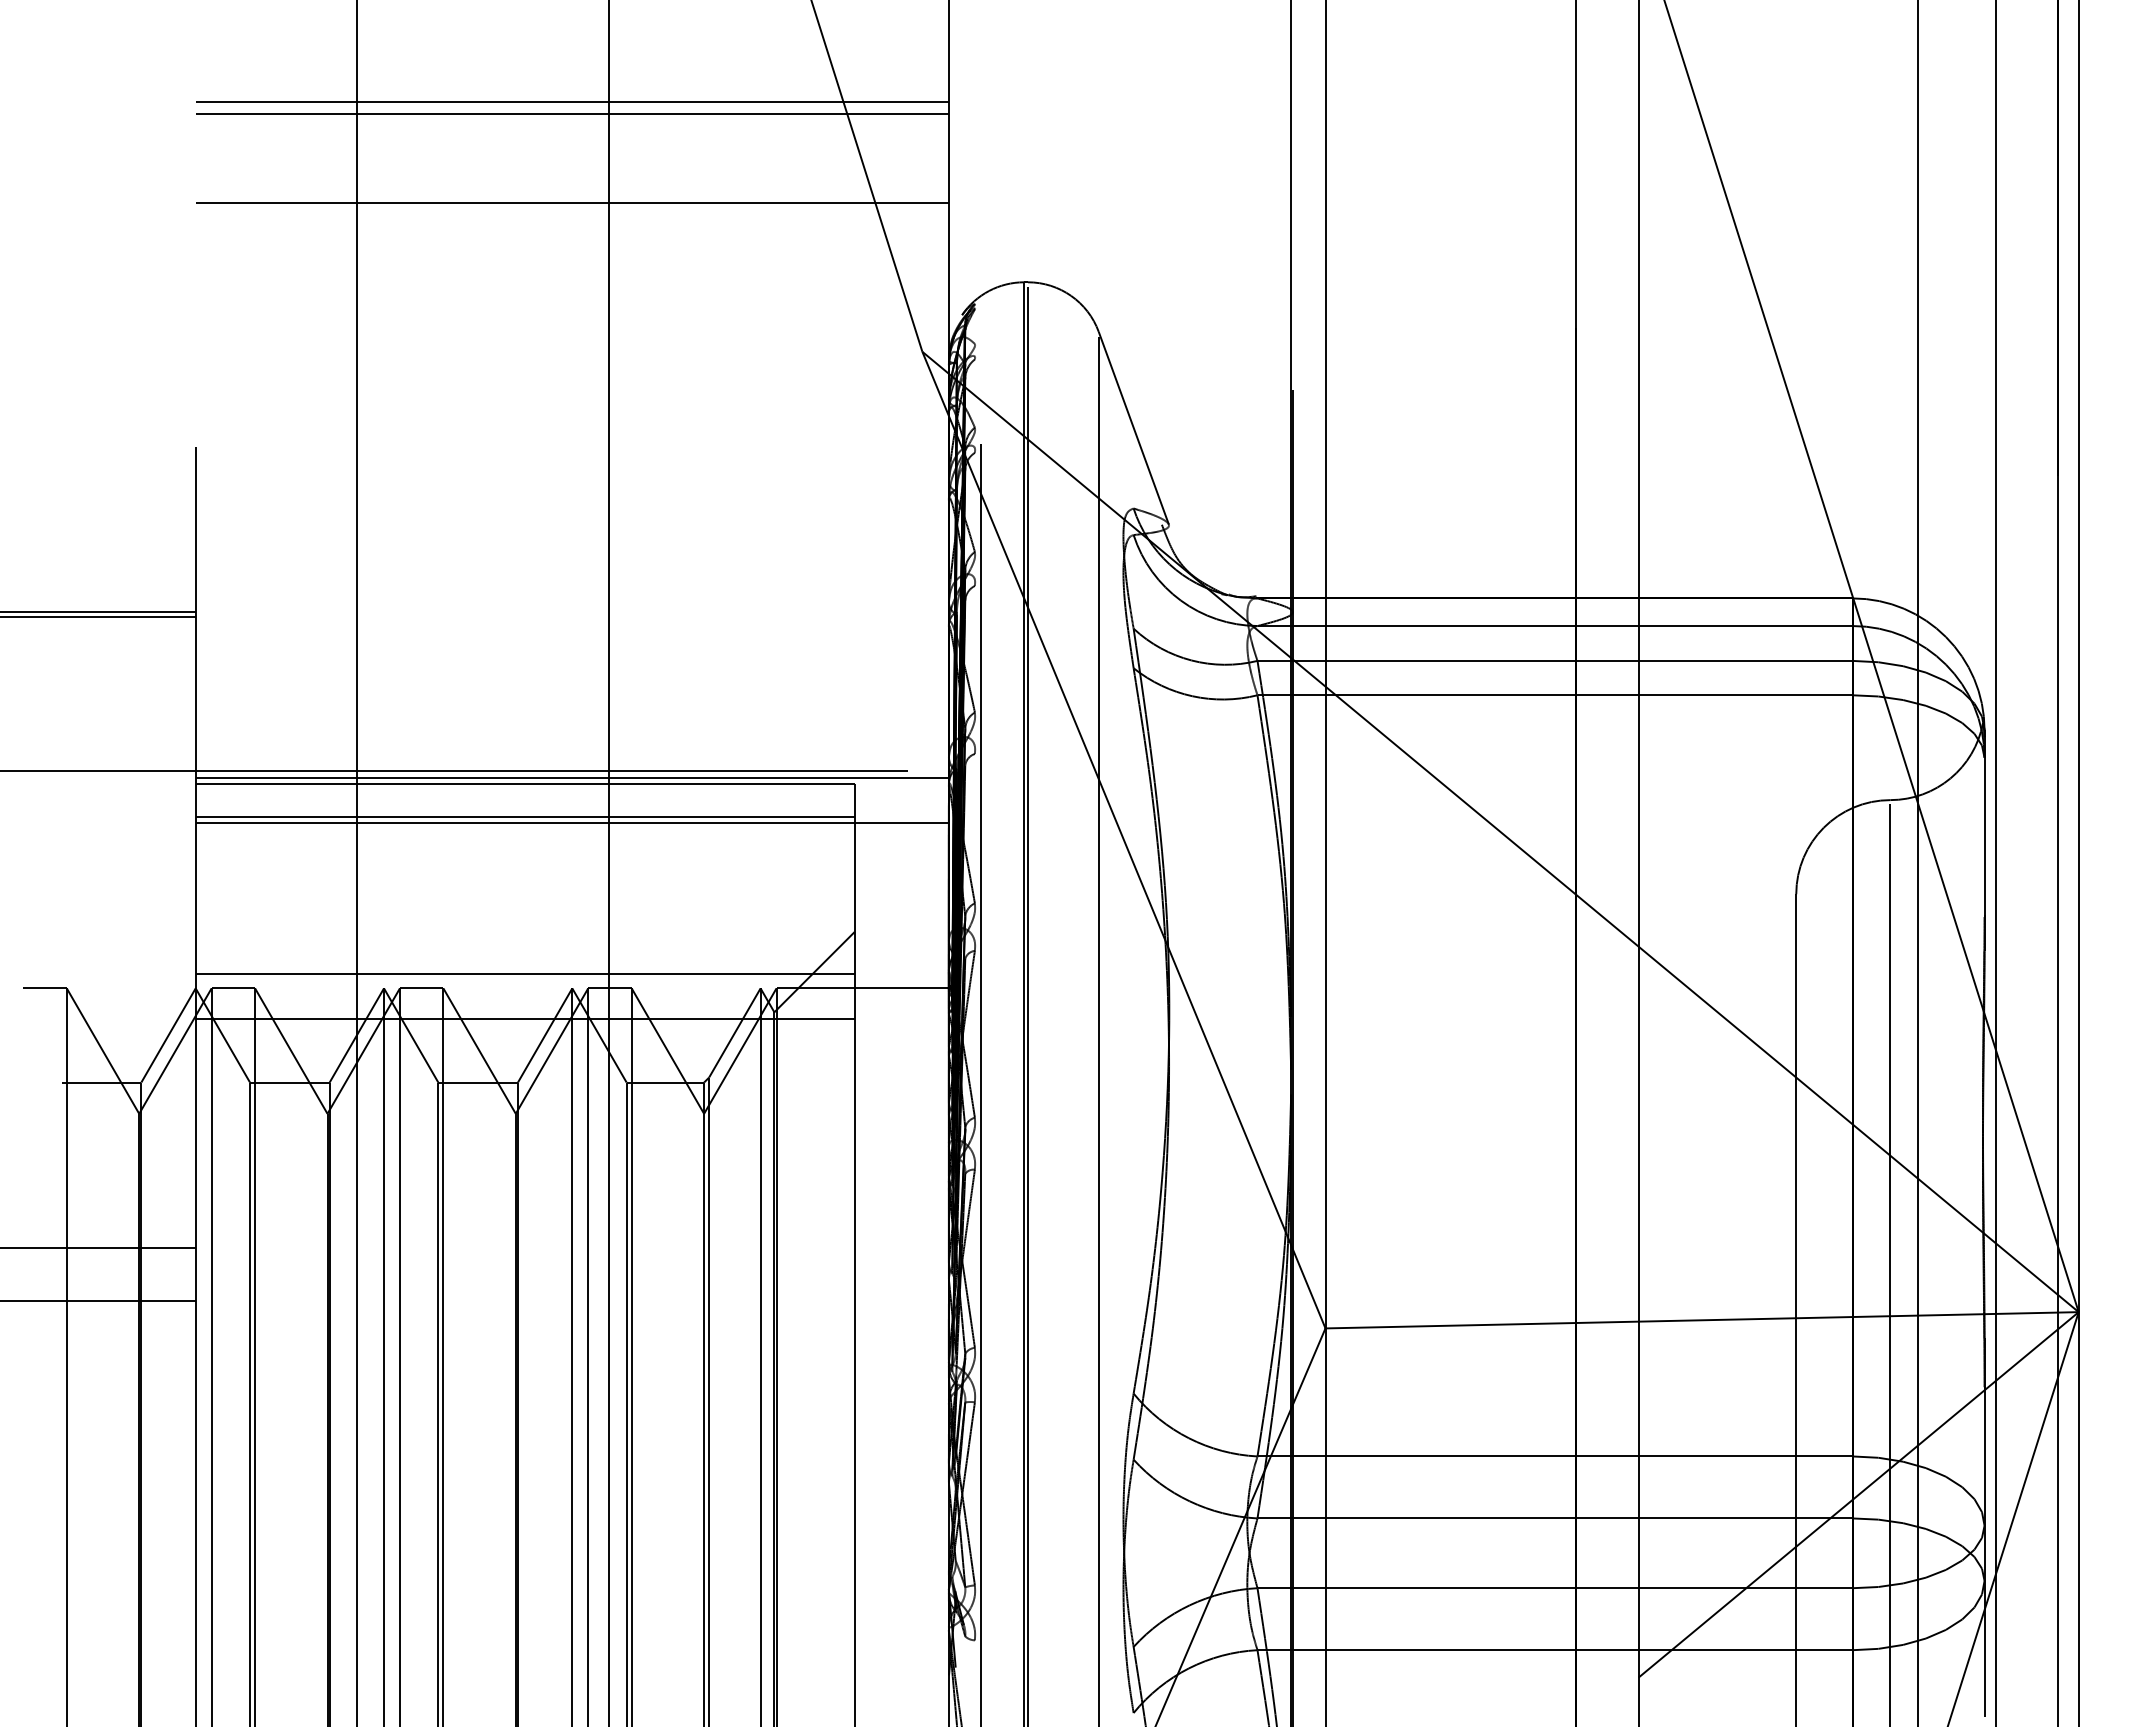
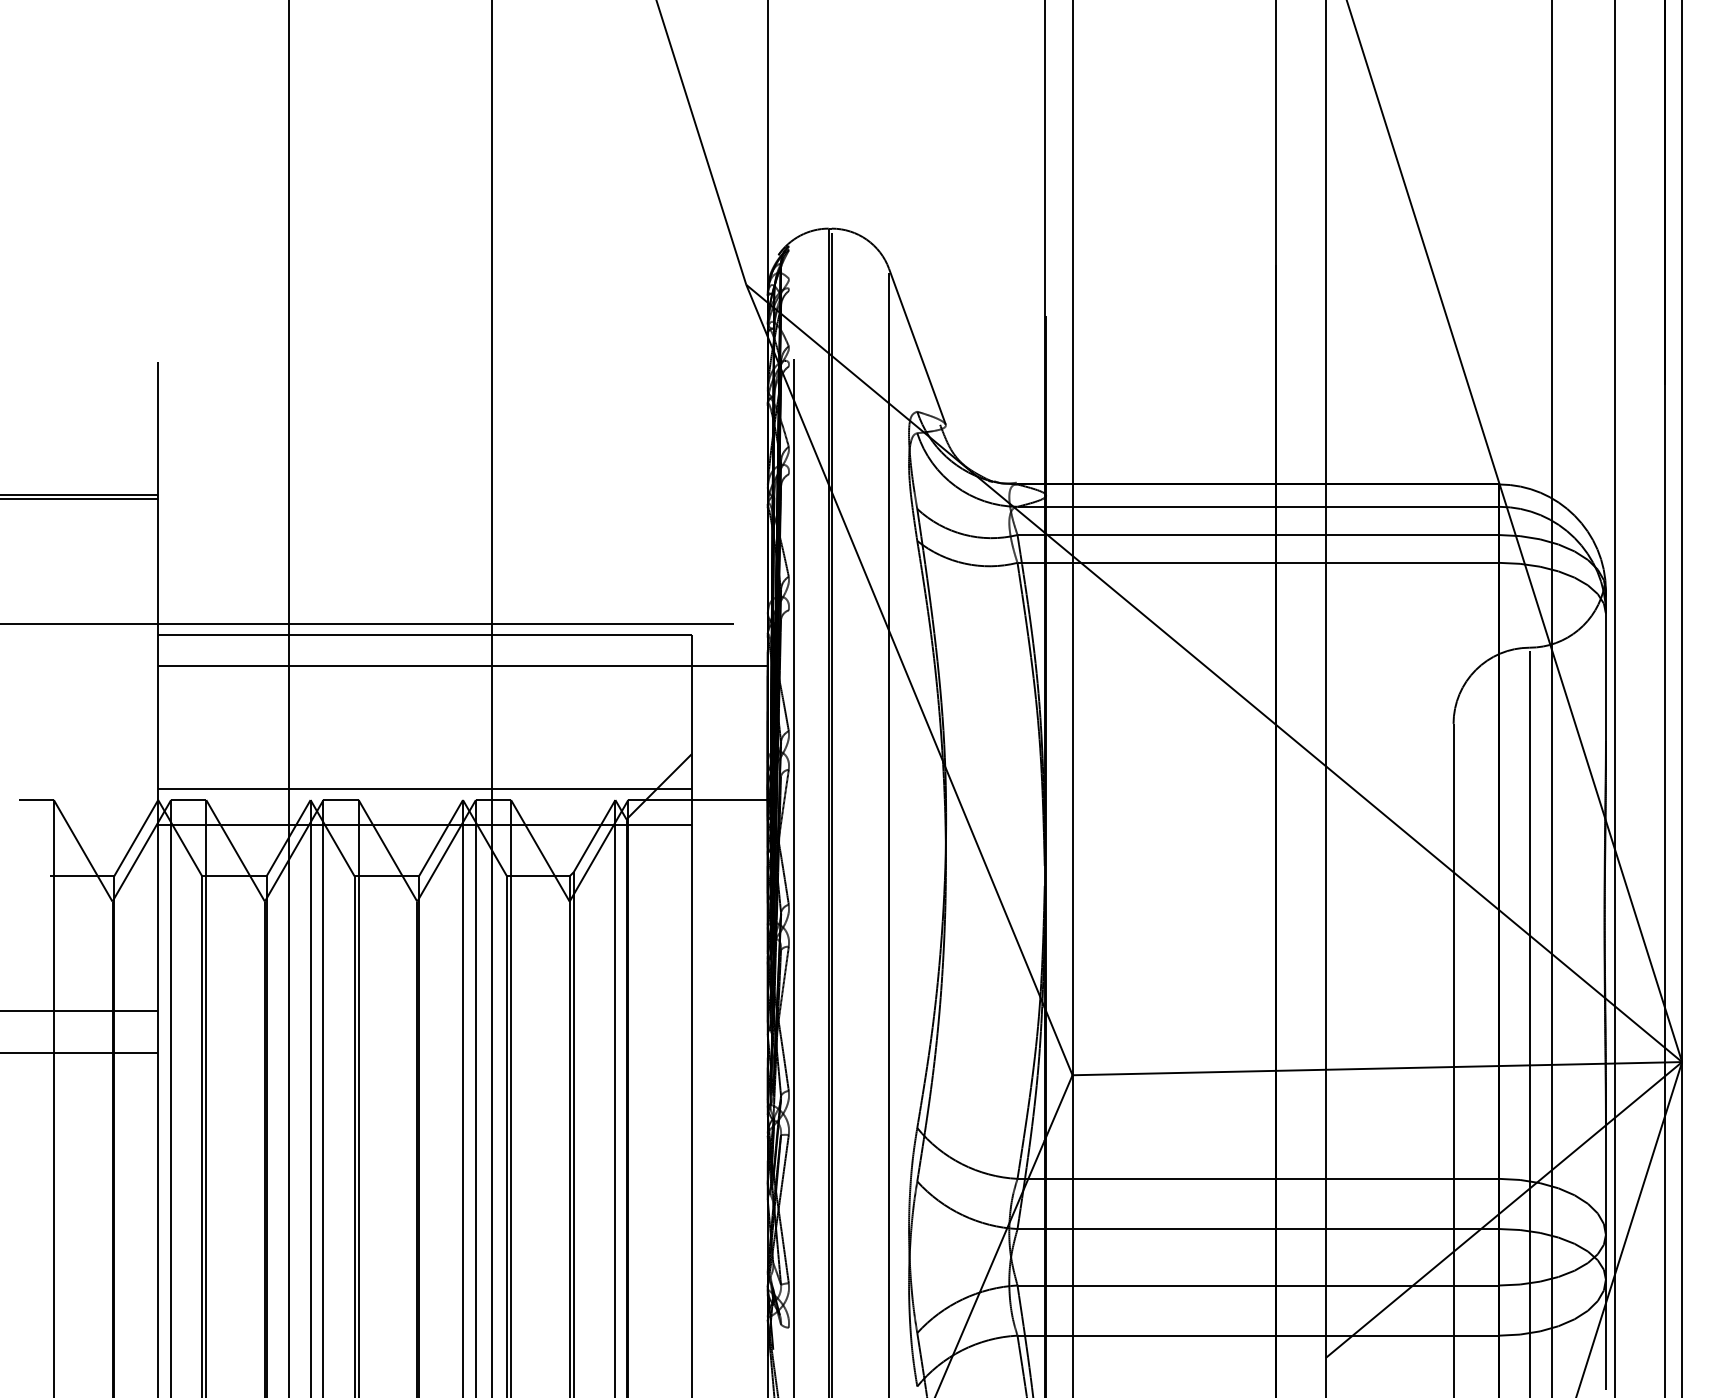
line: (571, 102) -> (462, 83), removed
line: (571, 113) -> (462, 92), removed
line: (571, 202) -> (462, 164), removed
line: (571, 777) -> (462, 629), removed
line: (524, 816) -> (424, 660), removed

